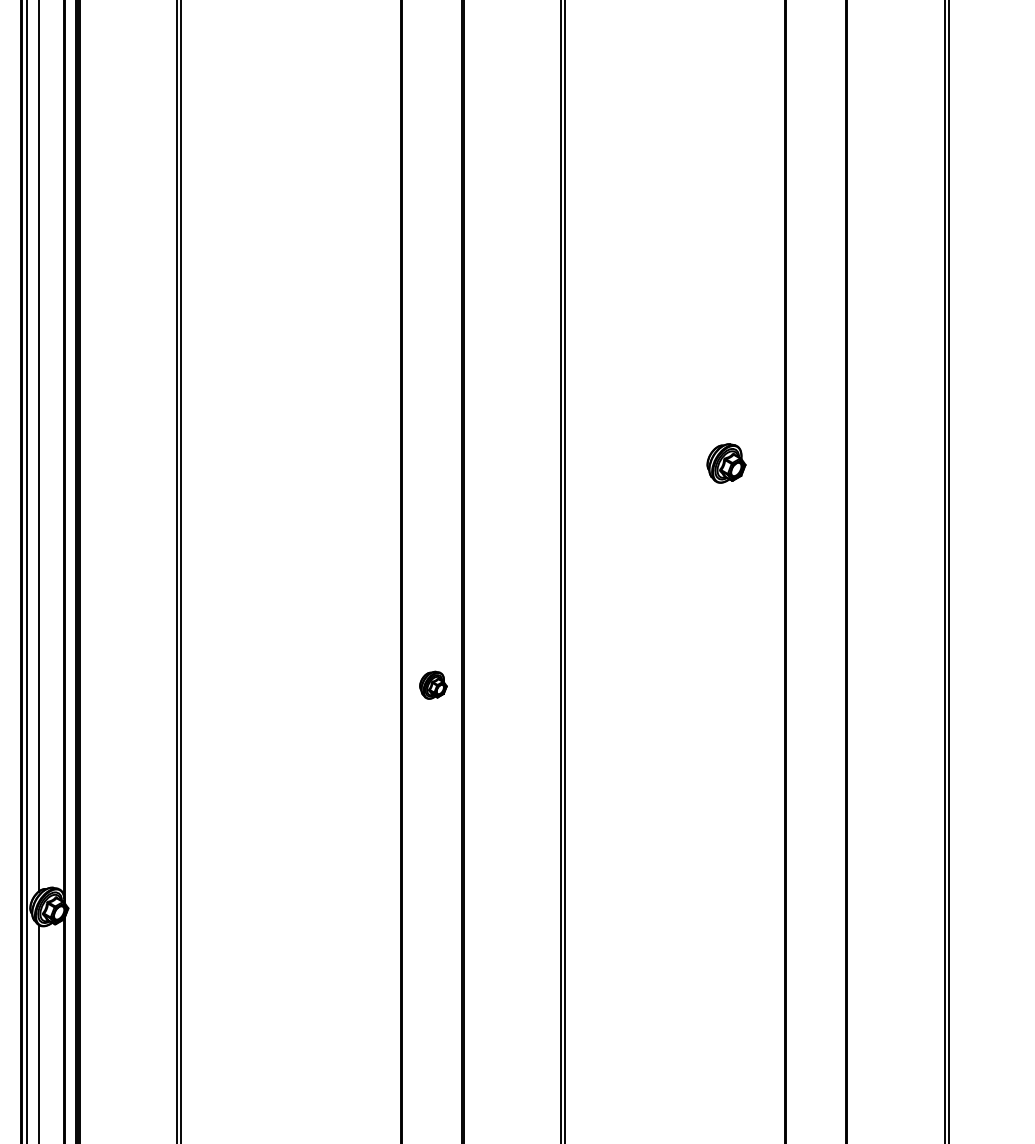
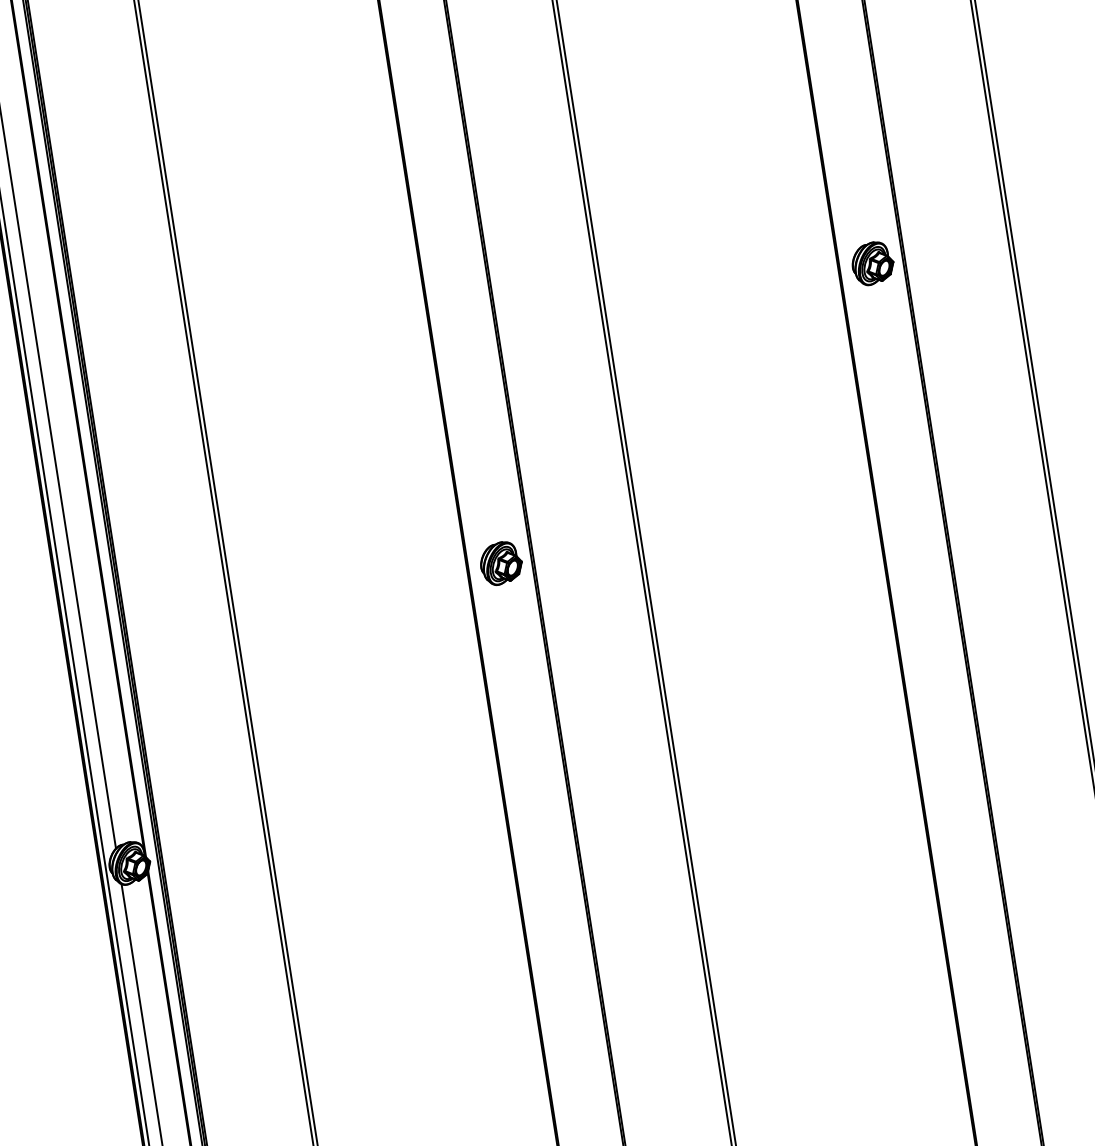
part: (726, 463) -> (872, 263), moved
part: (433, 685) -> (501, 563), size x1.43

